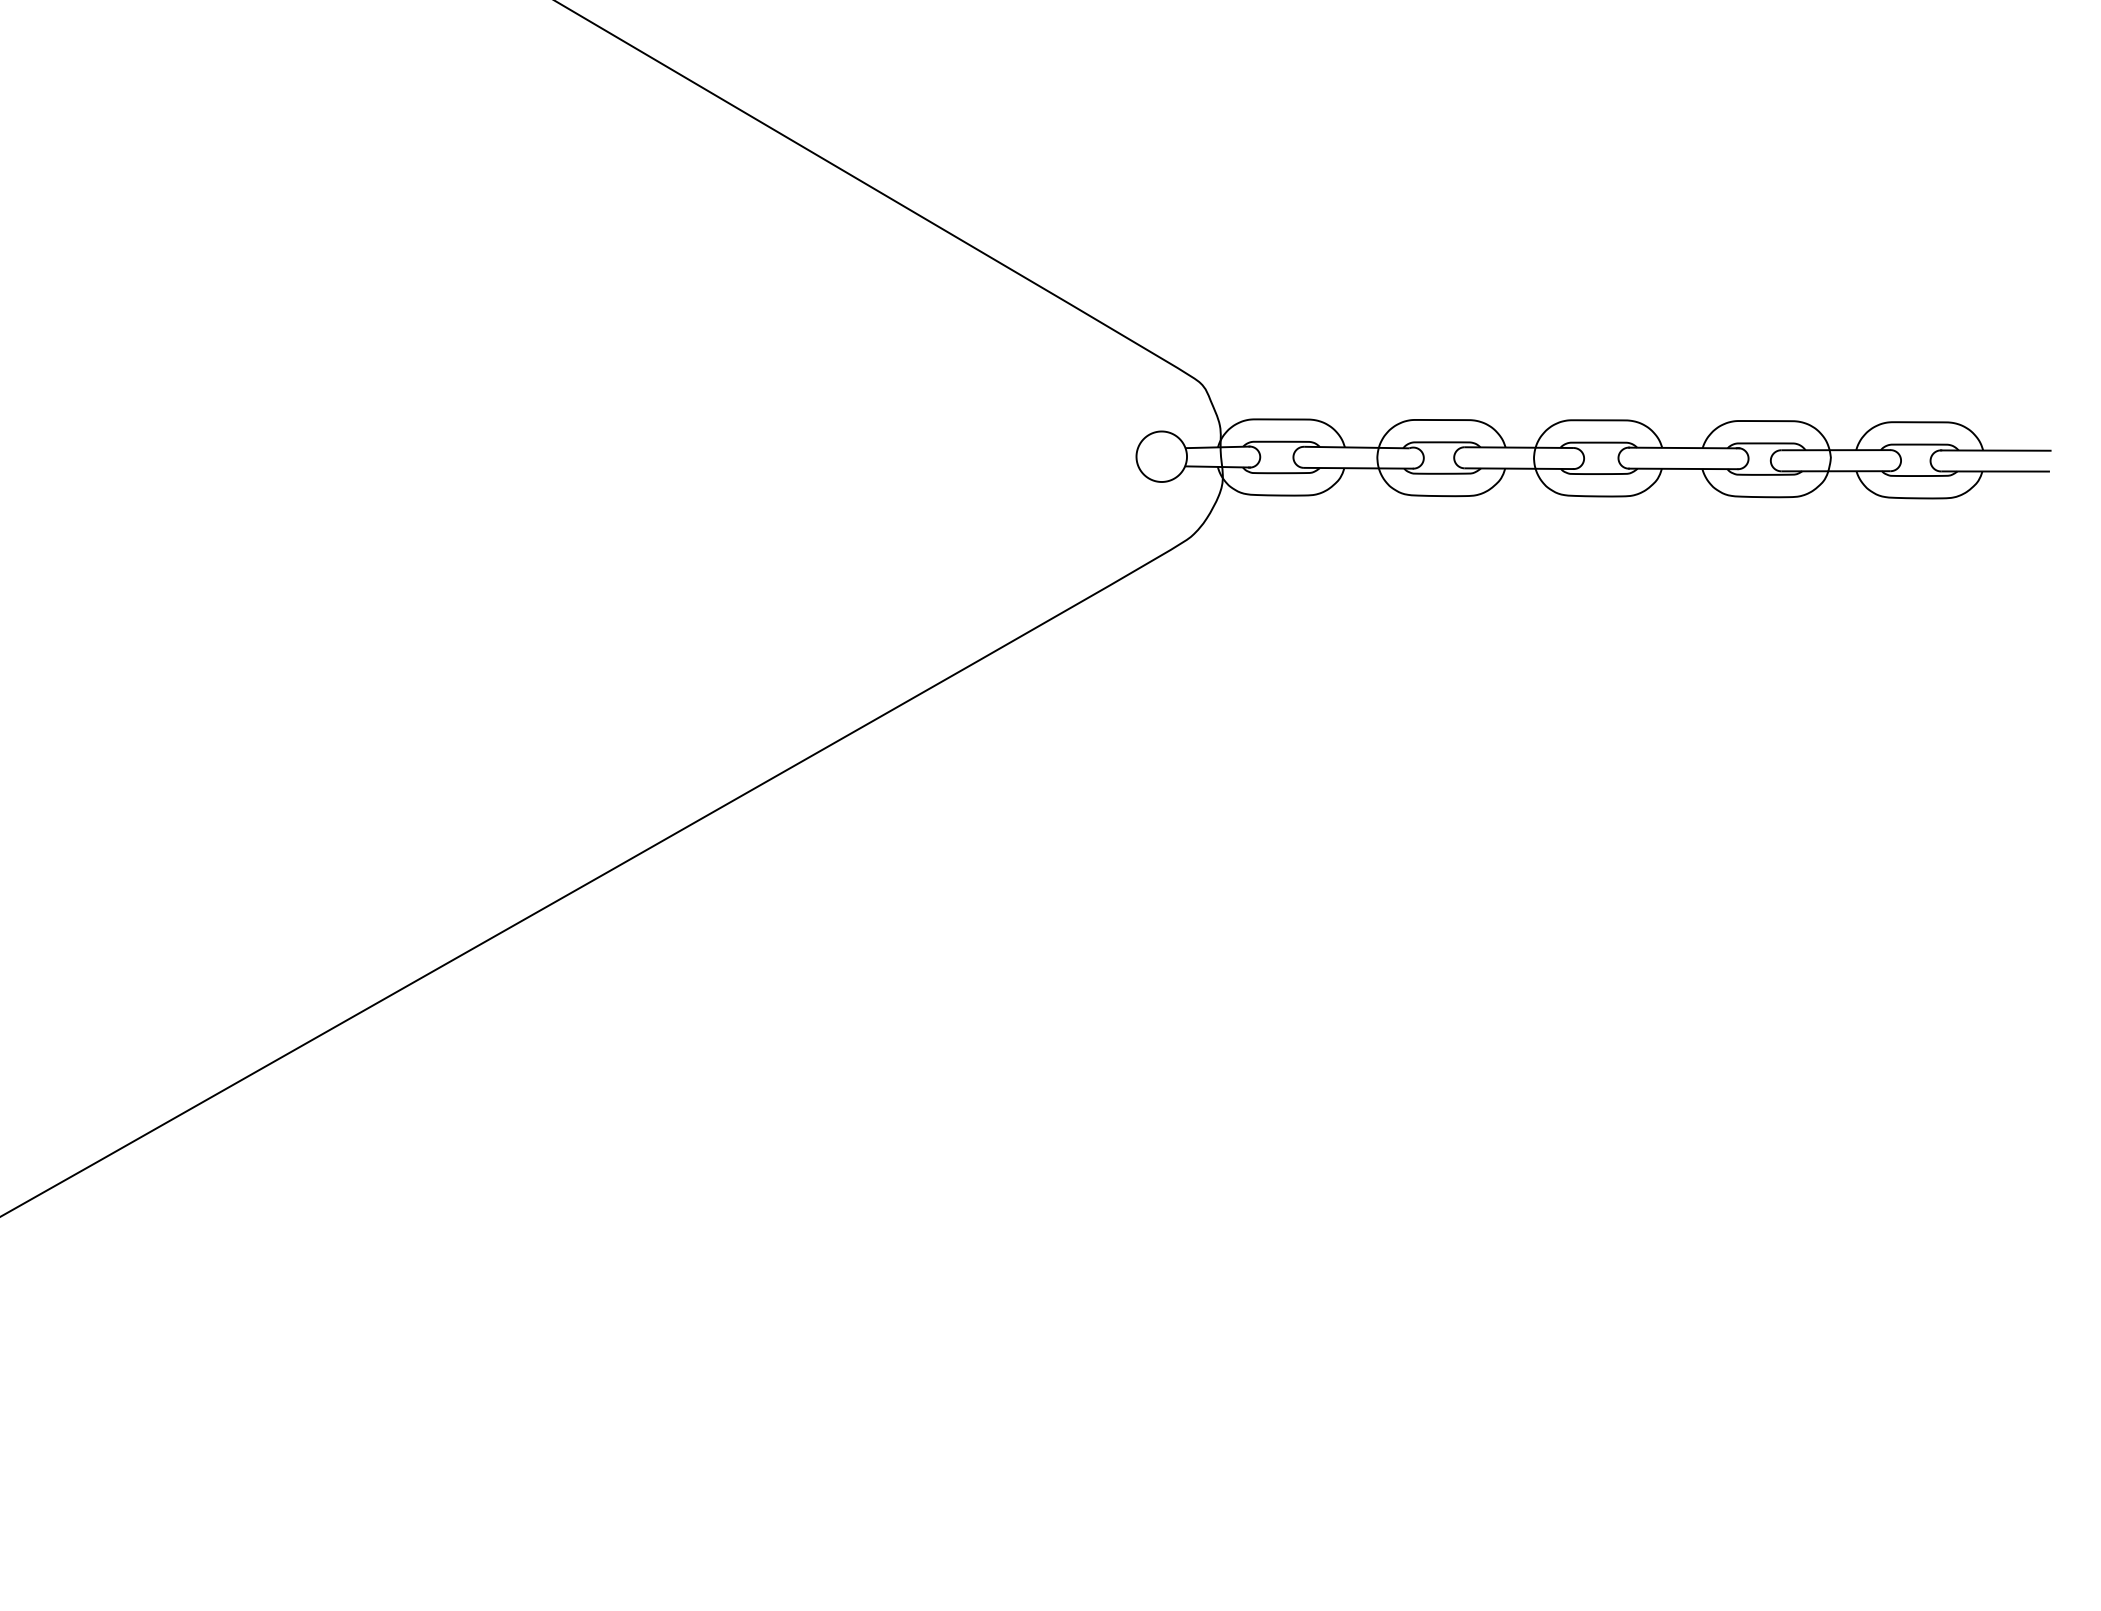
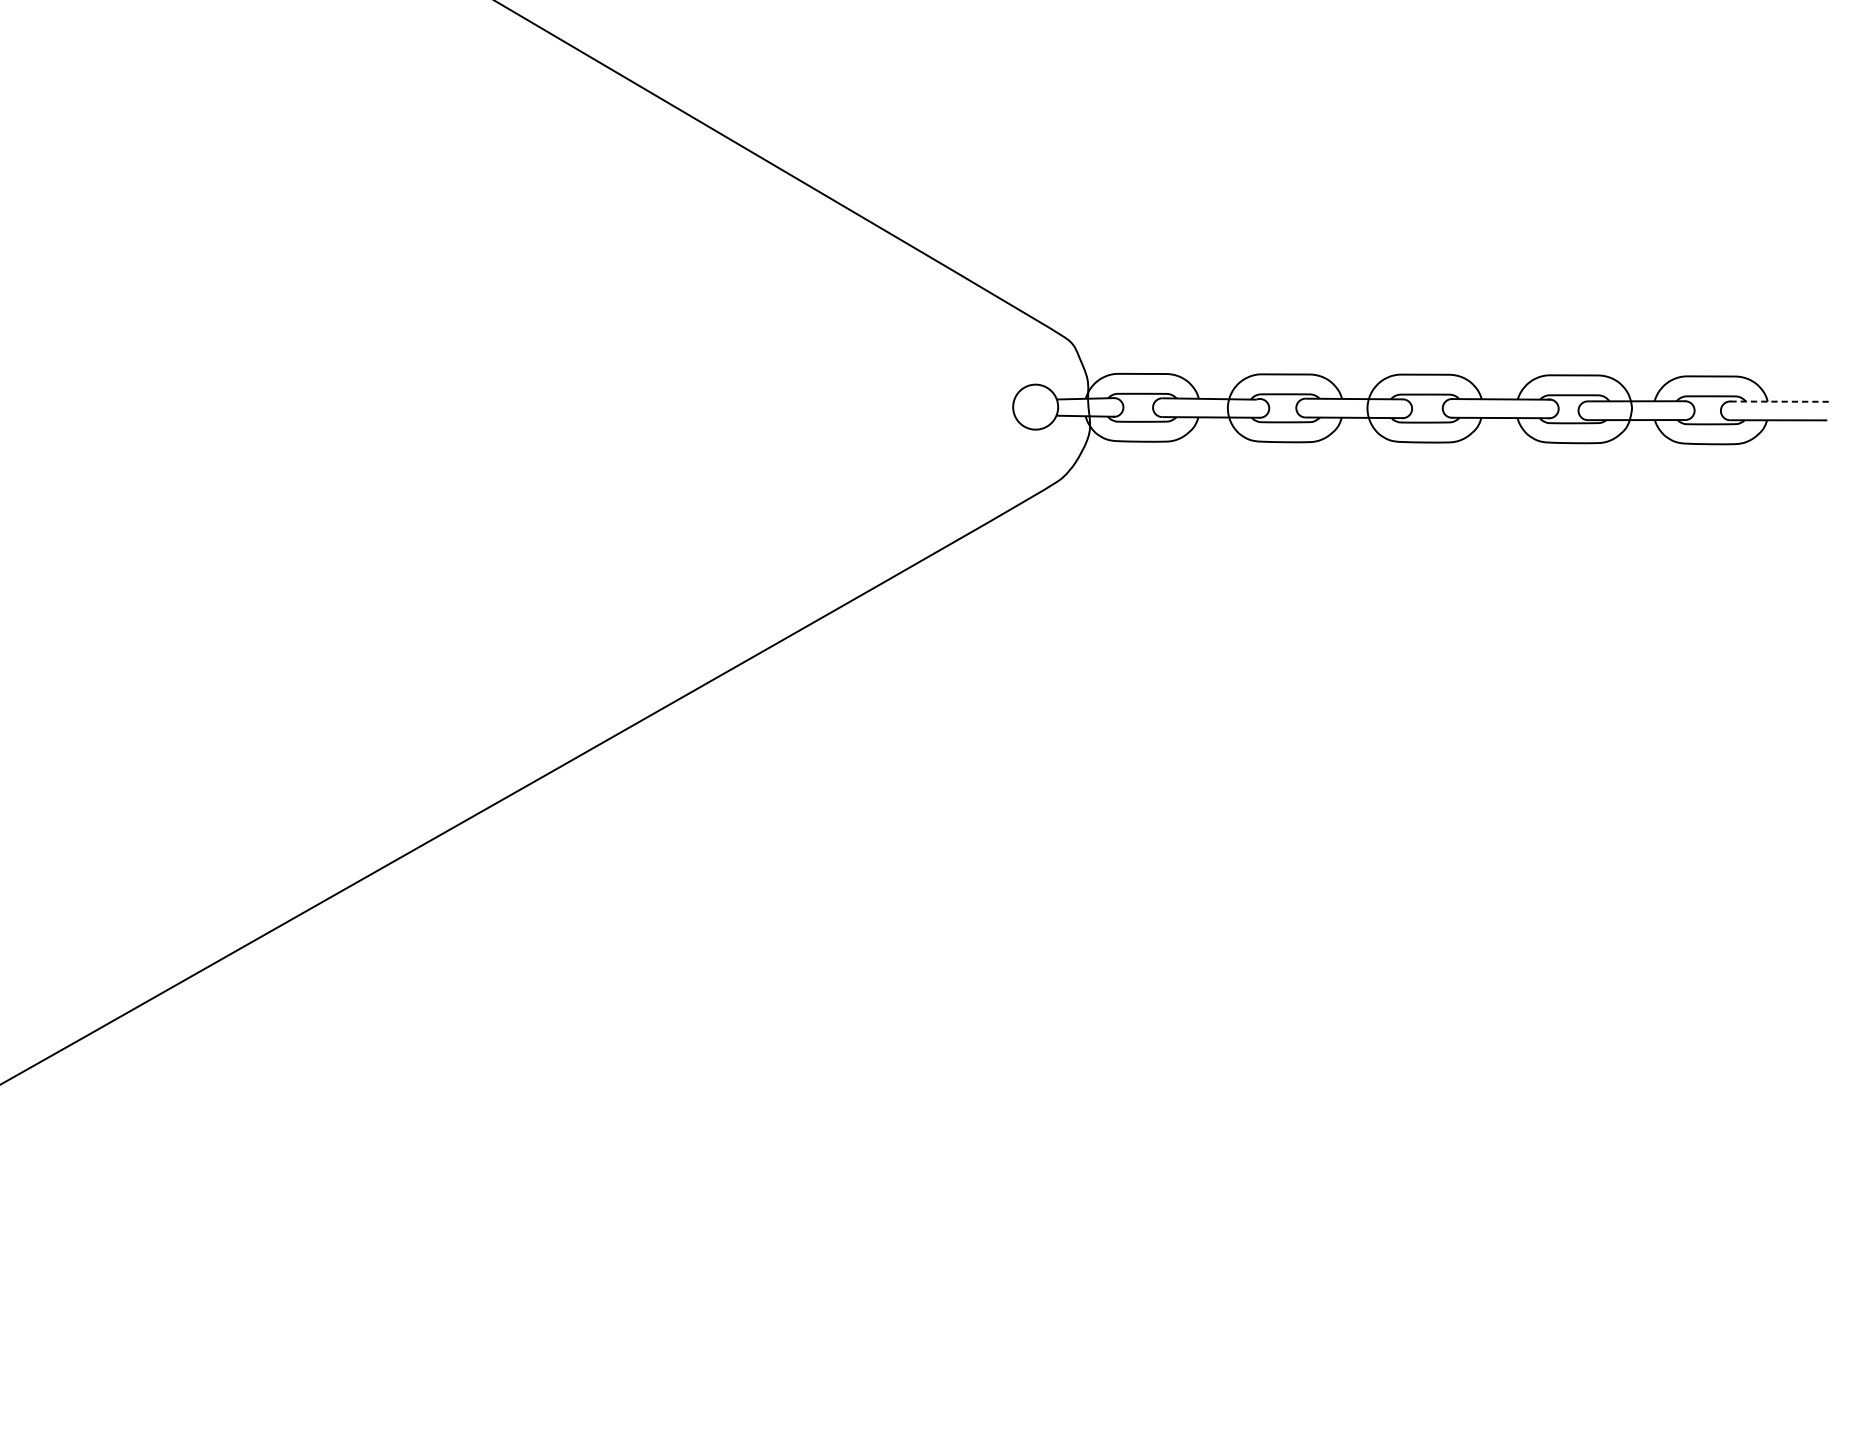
line: (1995, 450) -> (1778, 401), solid -> dashed

